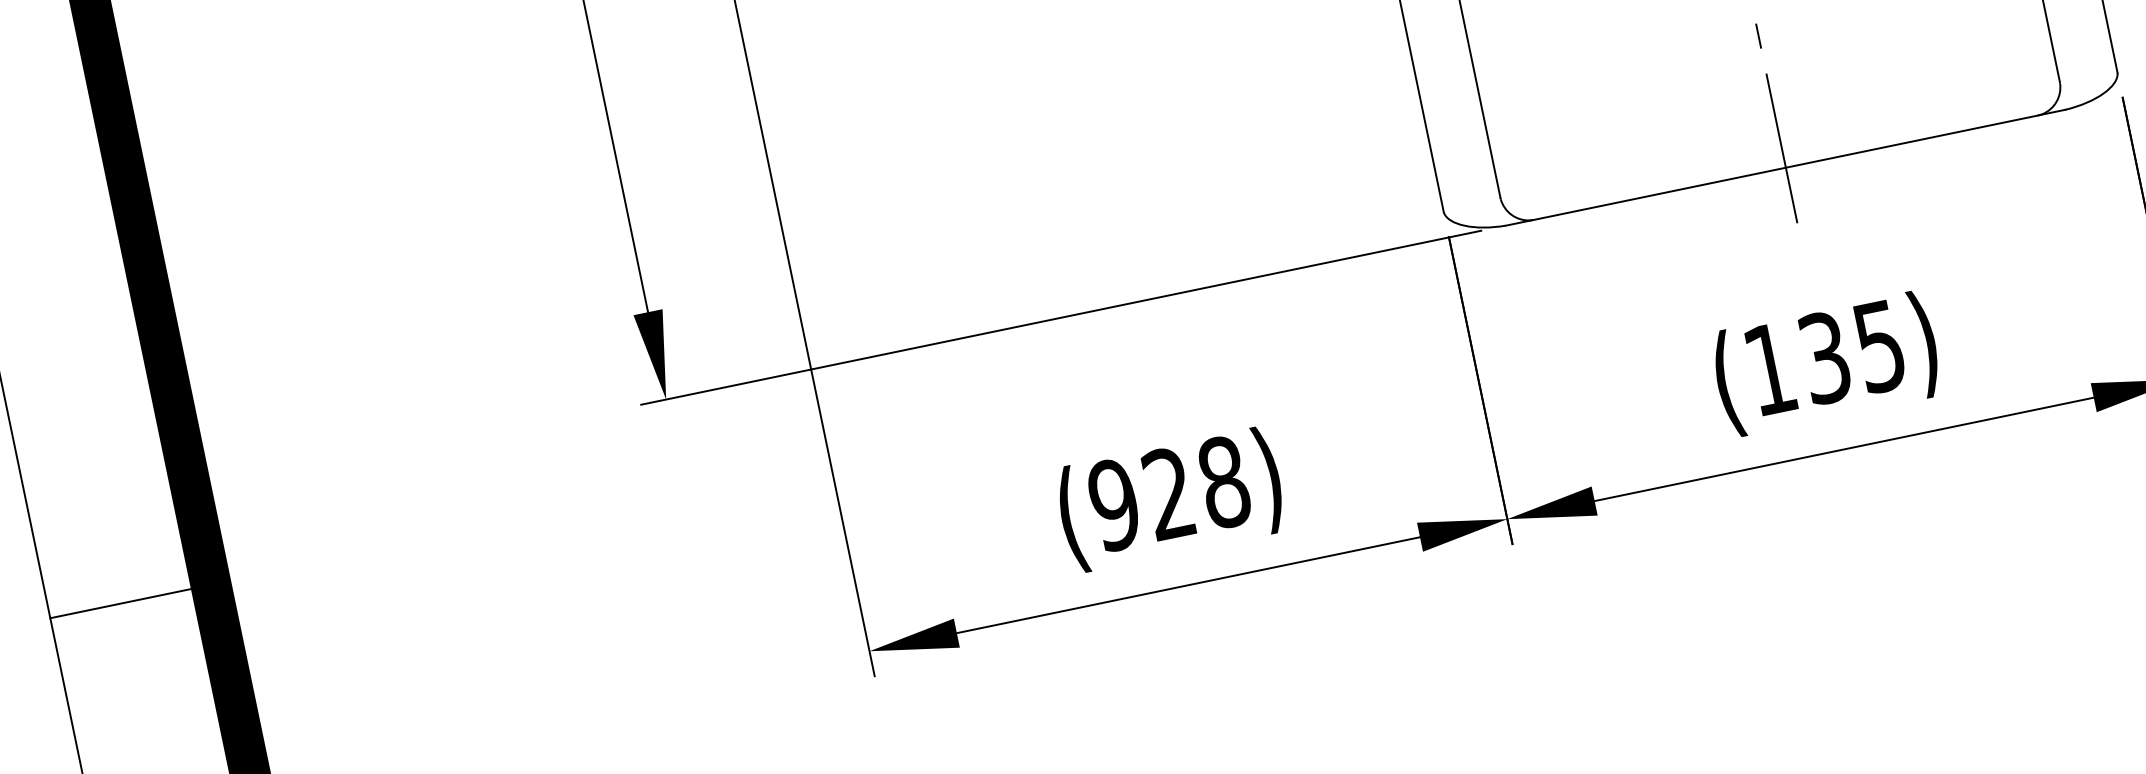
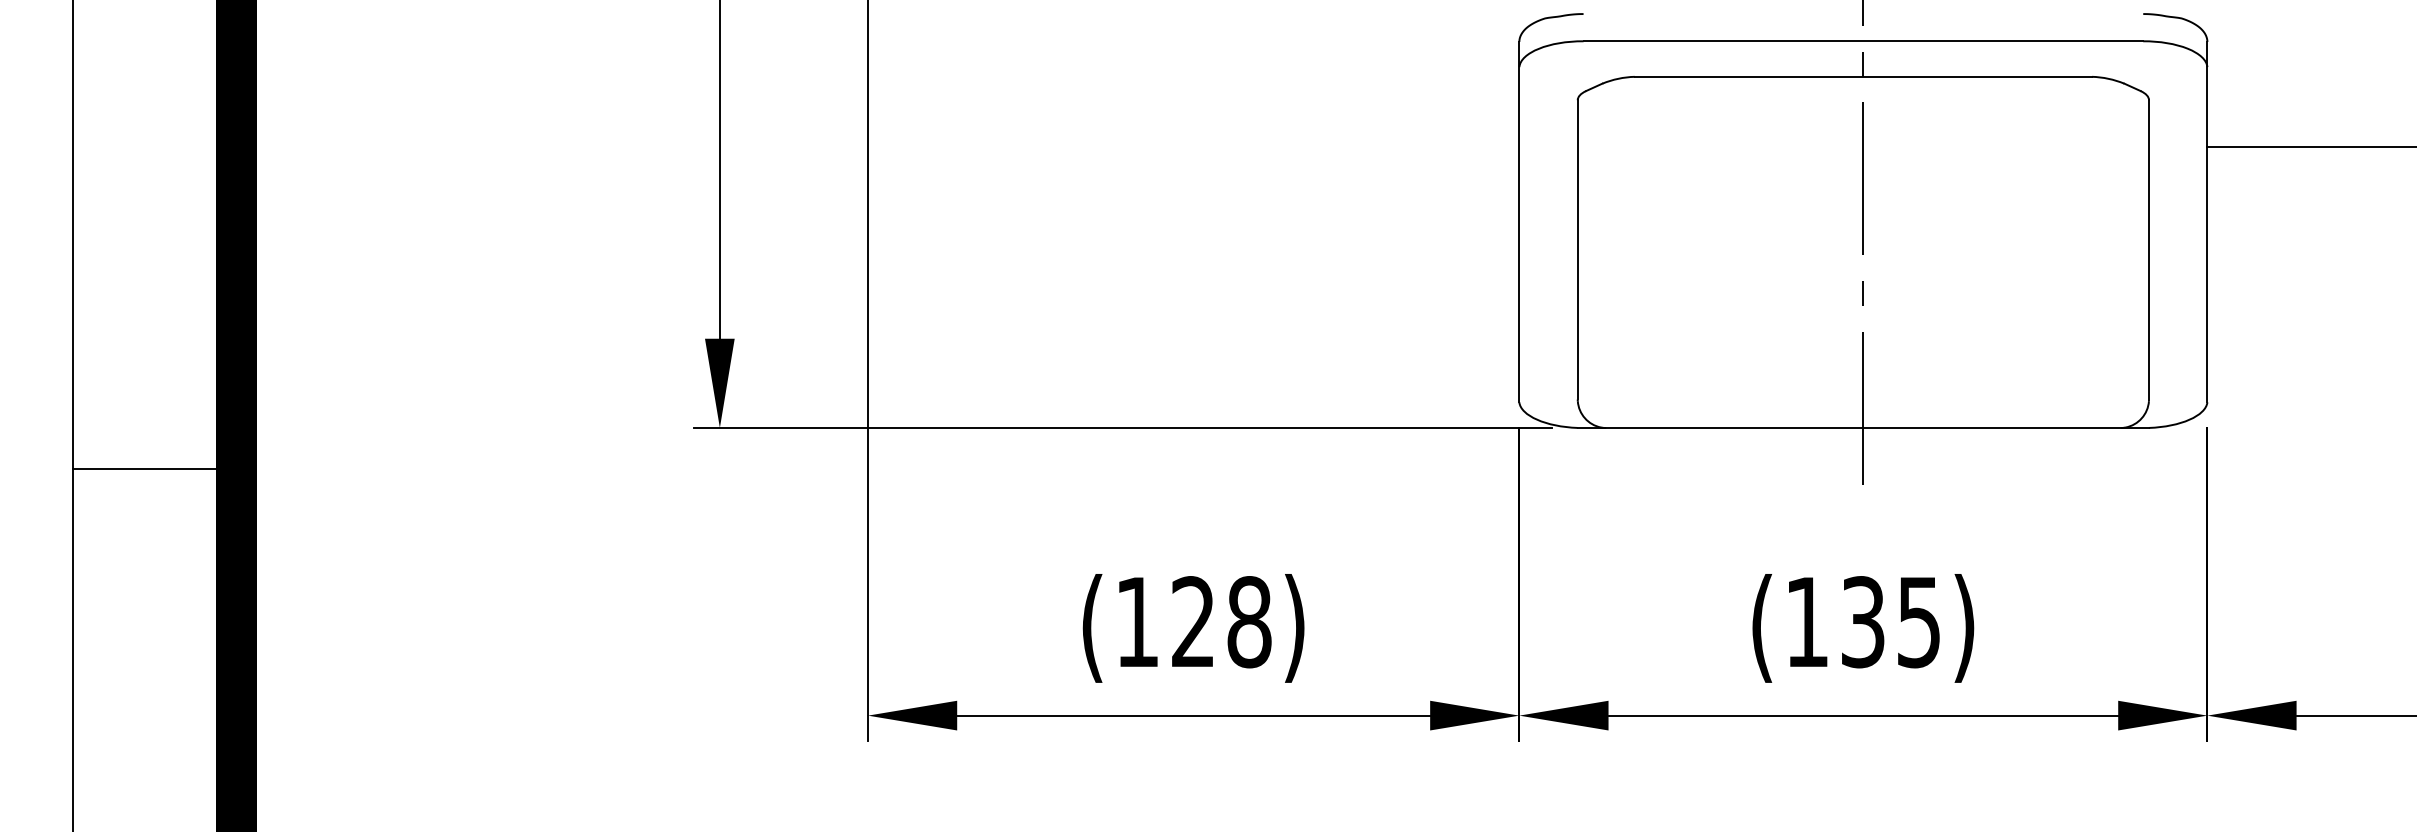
text: (1114, 505) -> (1137, 622), (928) -> (128)
line: (130, 601) -> (154, 469), moved

